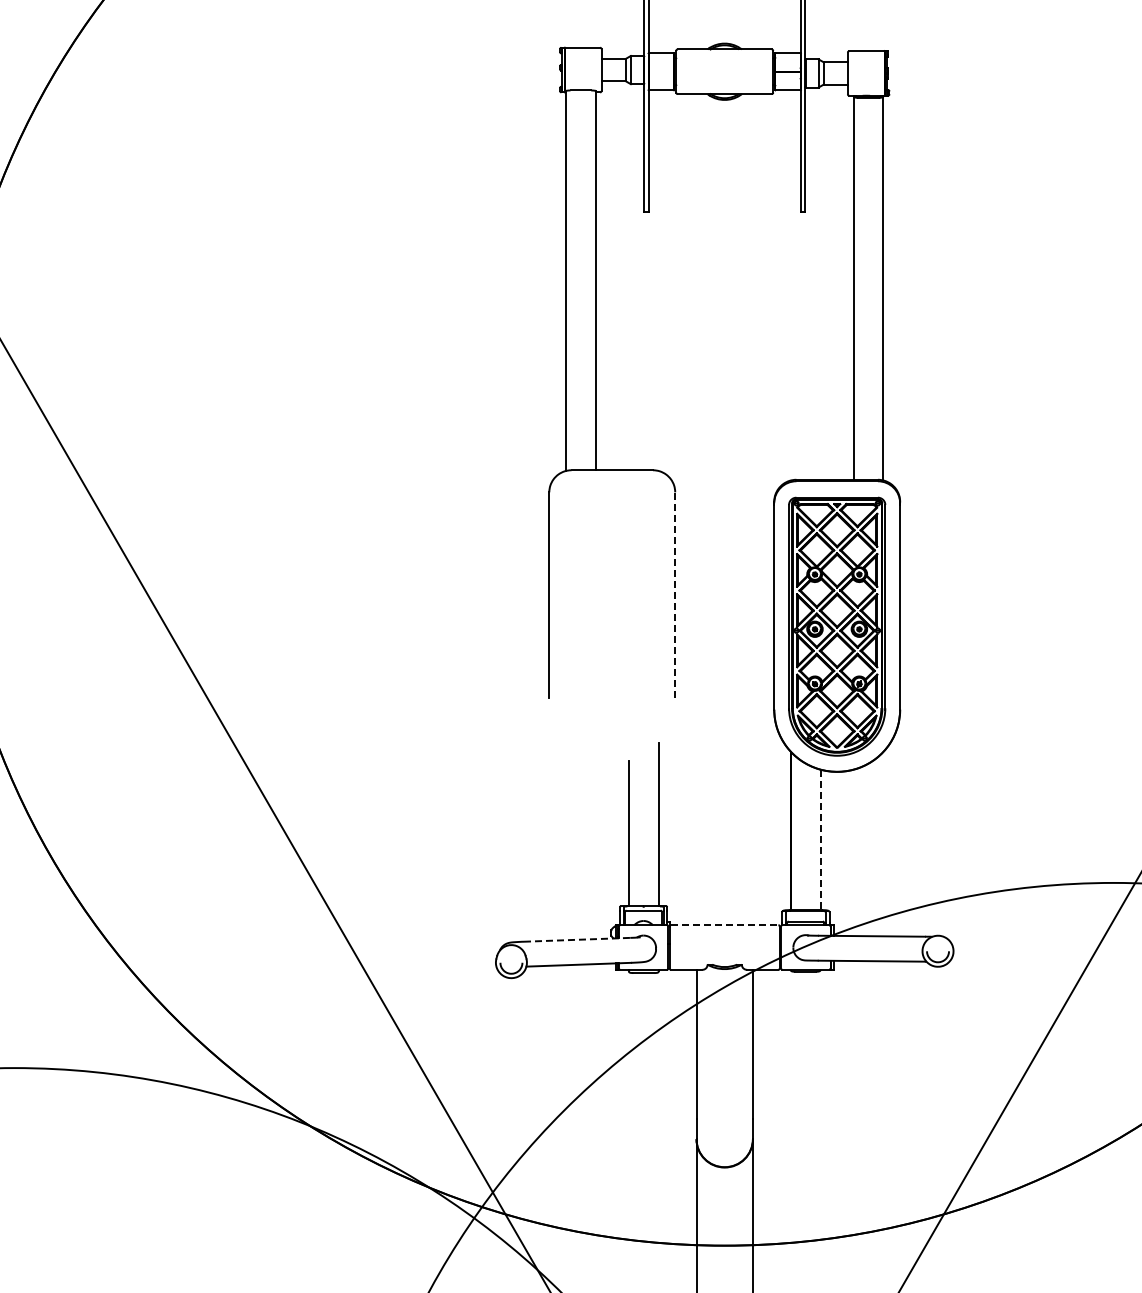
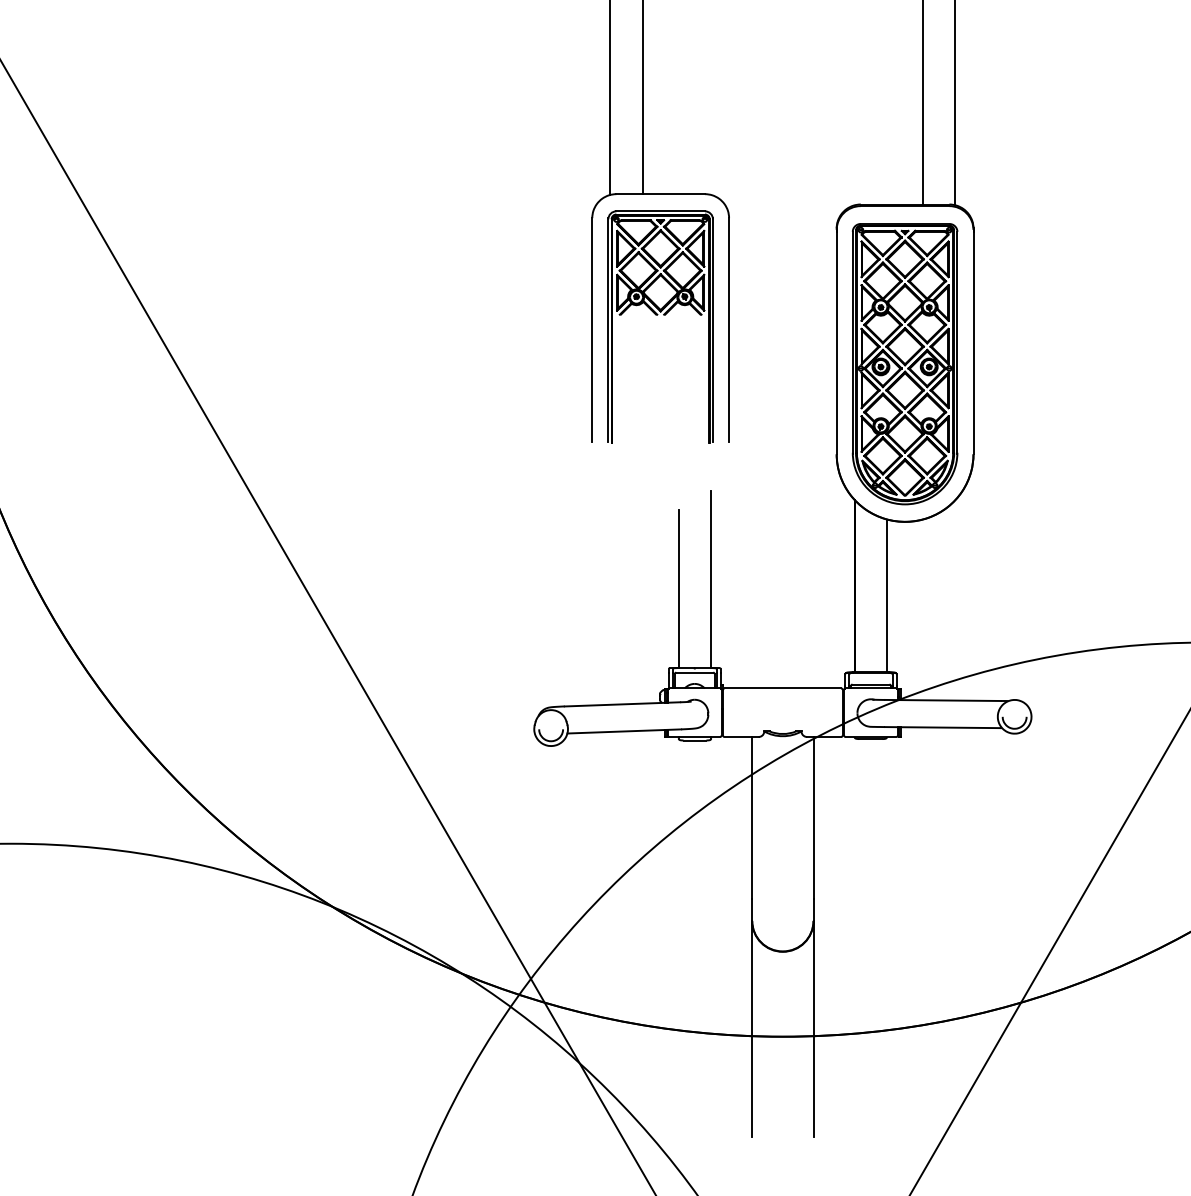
part: (609, 582) -> (657, 316), added
line: (675, 595) -> (729, 330), dashed -> solid
line: (820, 840) -> (886, 596), dashed -> solid
line: (724, 925) -> (782, 688), dashed -> solid
line: (577, 939) -> (622, 704), dashed -> solid

